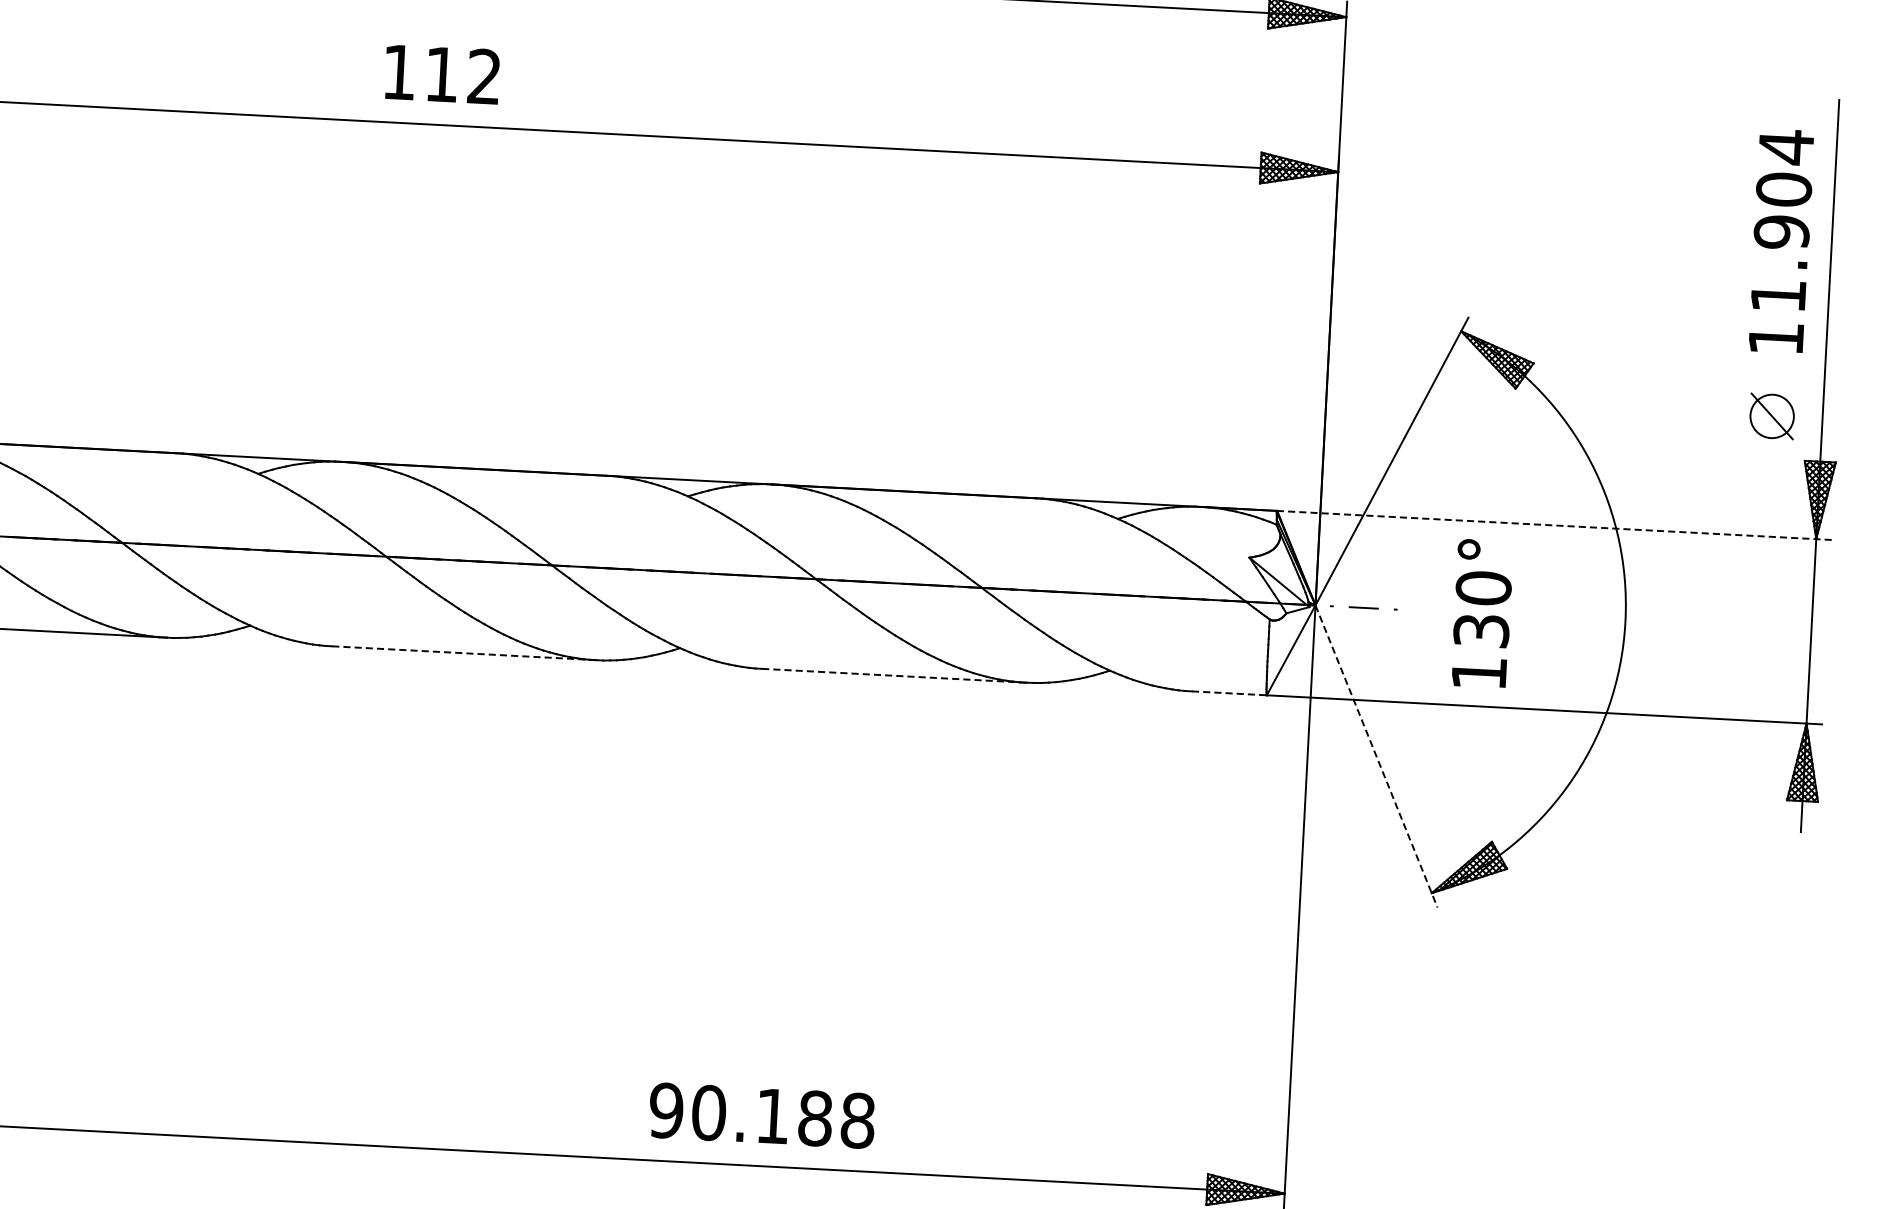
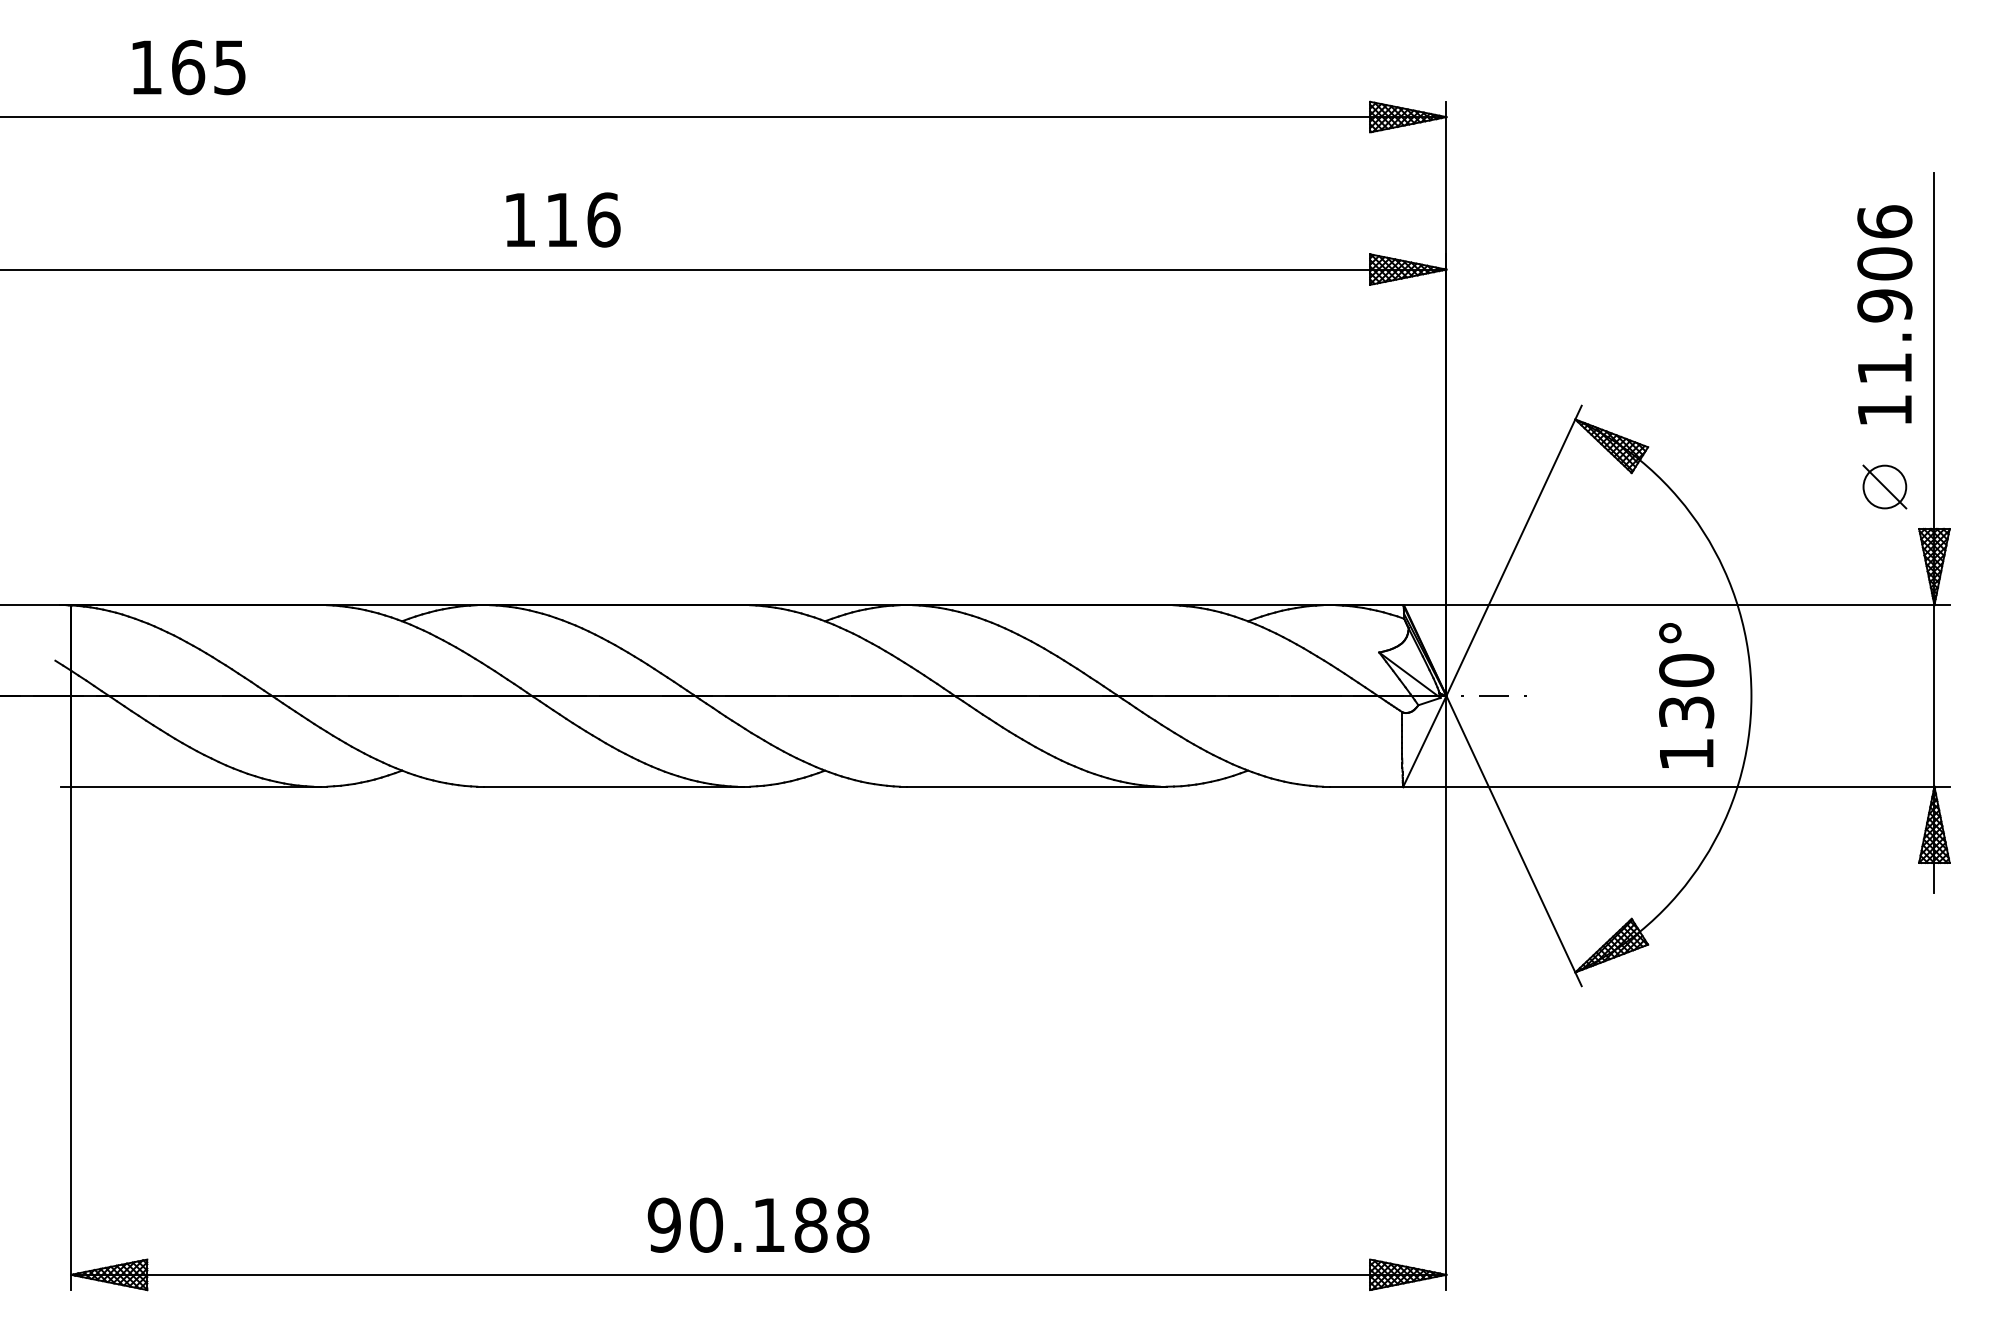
text: (484, 76) -> (603, 219), 112 -> 116
text: (1785, 146) -> (1884, 221), 11.904 -> 11.906
line: (1554, 525) -> (1676, 605), dashed -> solid
text: (1482, 613) -> (1686, 695), moved
line: (465, 653) -> (614, 786), dashed -> solid
line: (895, 675) -> (1037, 786), dashed -> solid
line: (1229, 693) -> (1366, 786), dashed -> solid
line: (1376, 756) -> (1514, 841), dashed -> solid
text: (762, 1114) -> (758, 1224), moved

